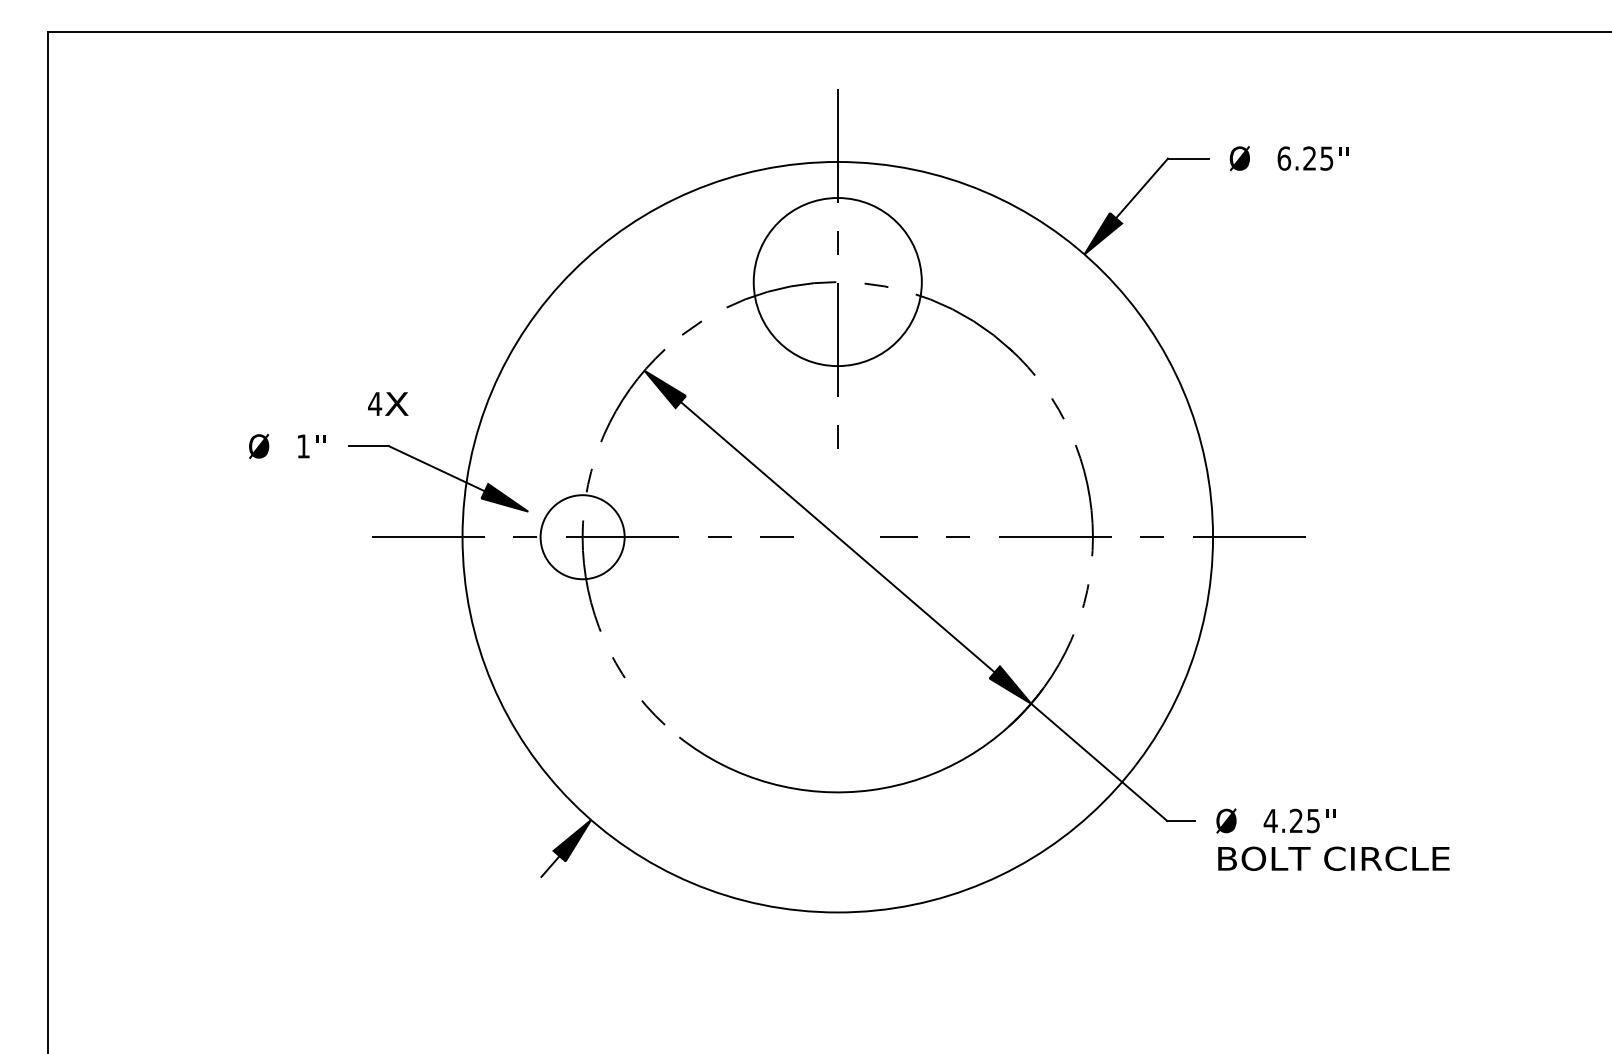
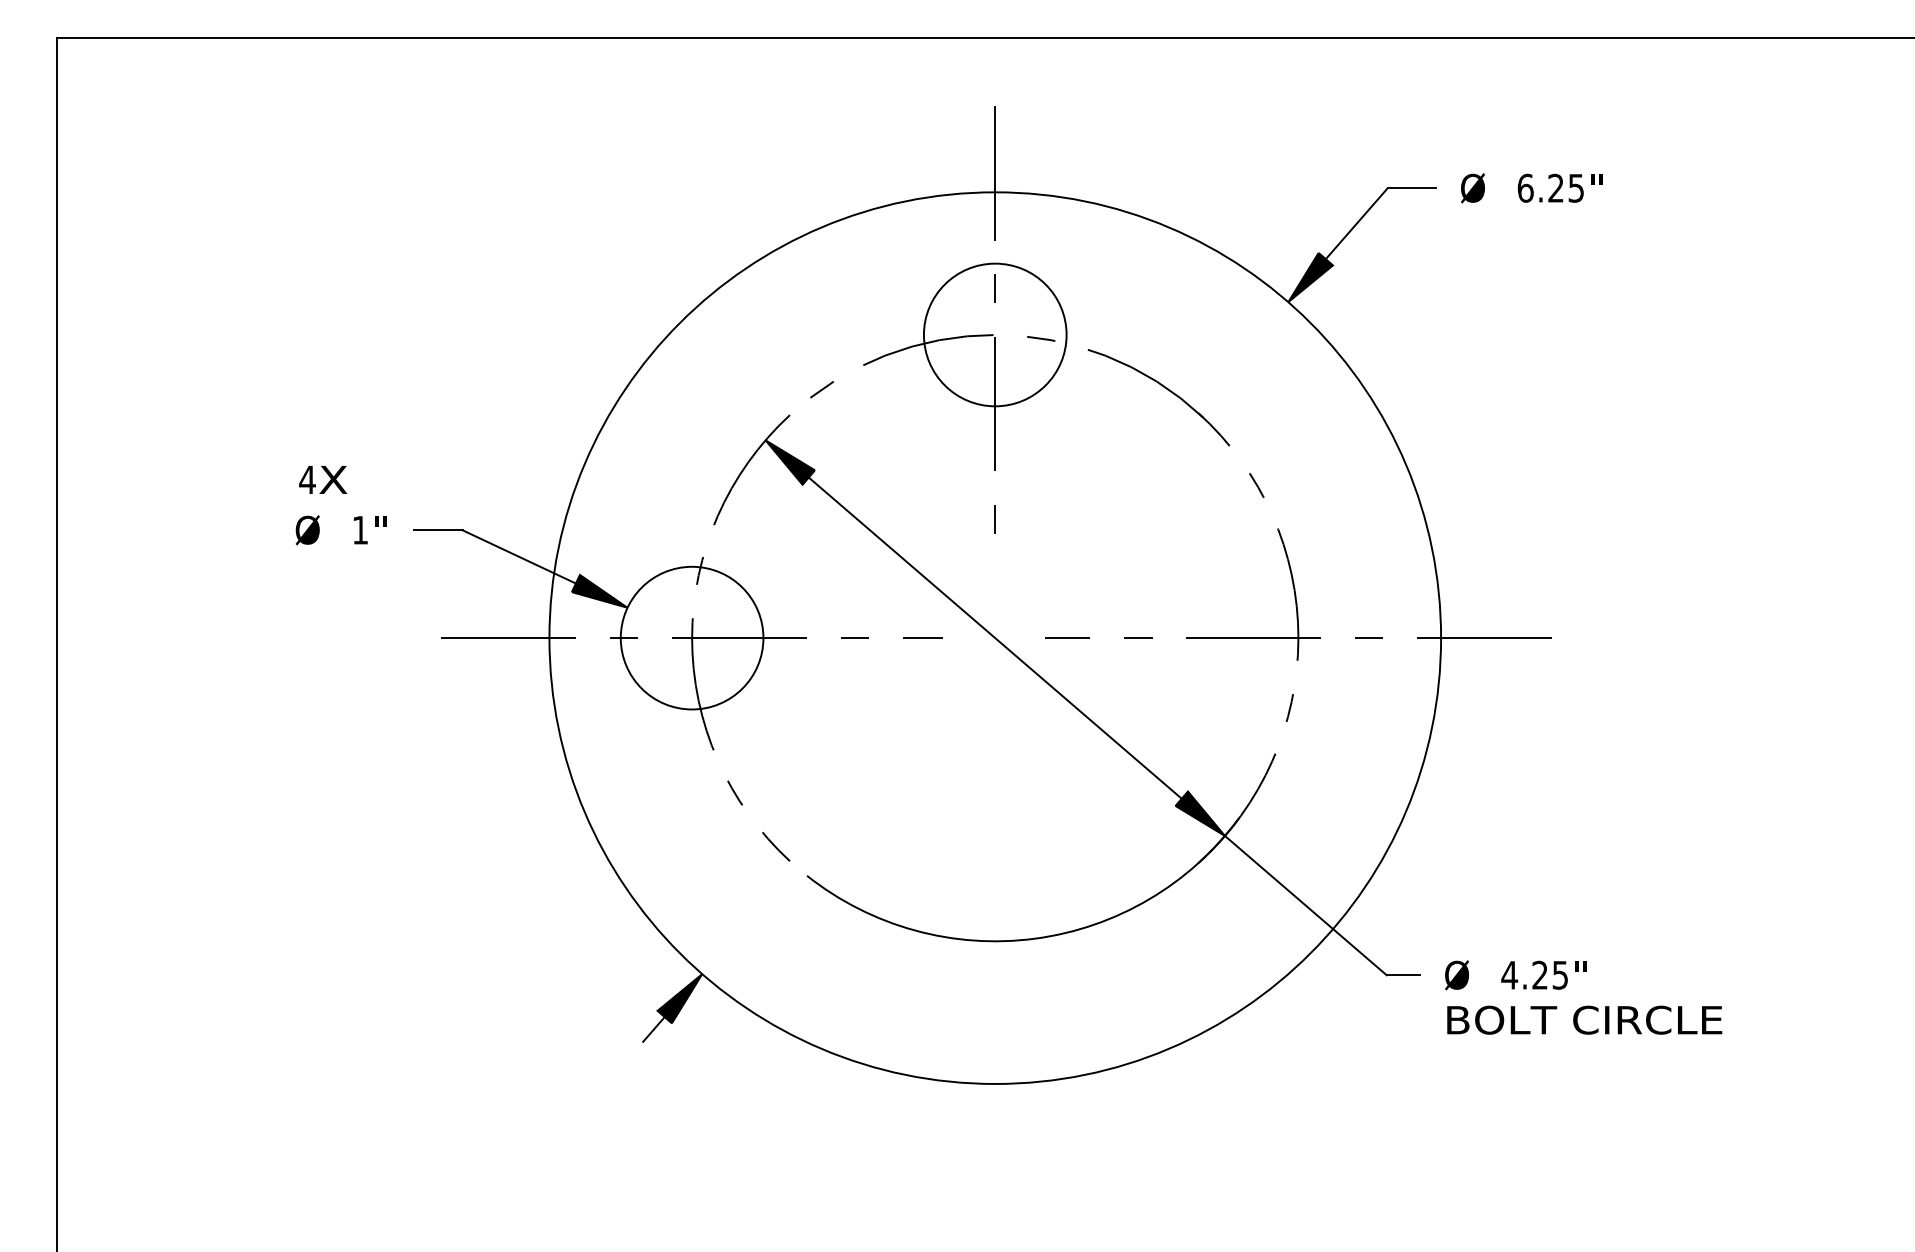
circle: (837, 281) -> (994, 334), size x0.71
text: (388, 403) -> (323, 479), moved
circle: (582, 536) -> (691, 637), size x1.43

